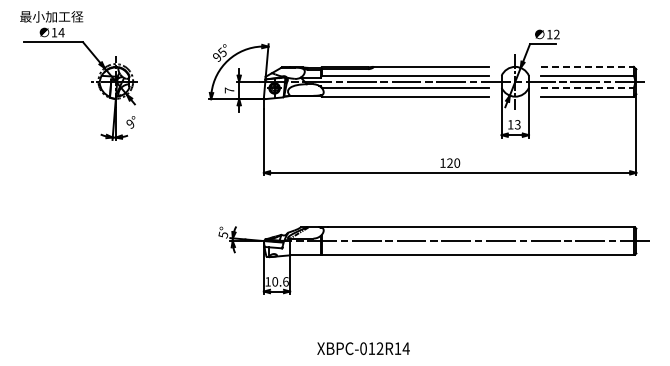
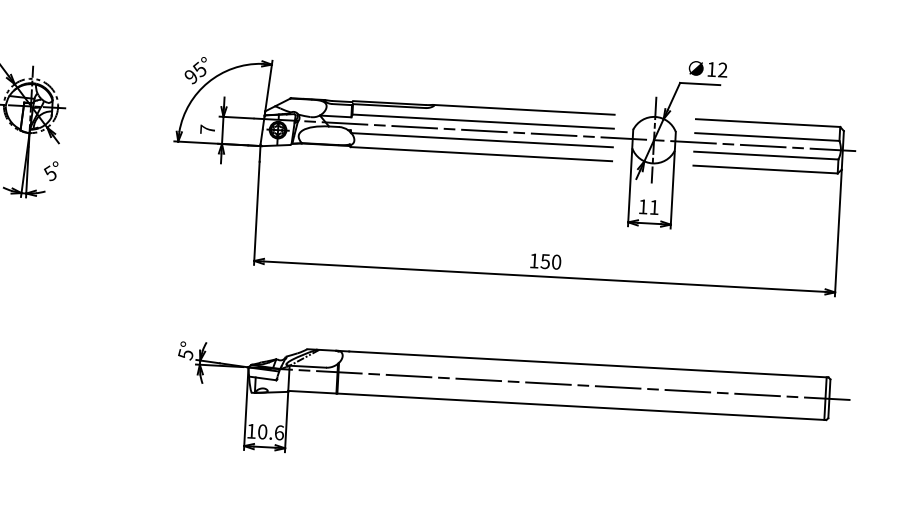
line: (588, 66) -> (769, 122), dashed -> solid
line: (588, 87) -> (767, 155), dashed -> solid
text: (130, 123) -> (50, 172), 9° -> 5°
text: (517, 124) -> (653, 207), 13 -> 11
text: (449, 162) -> (544, 260), 120 -> 150

